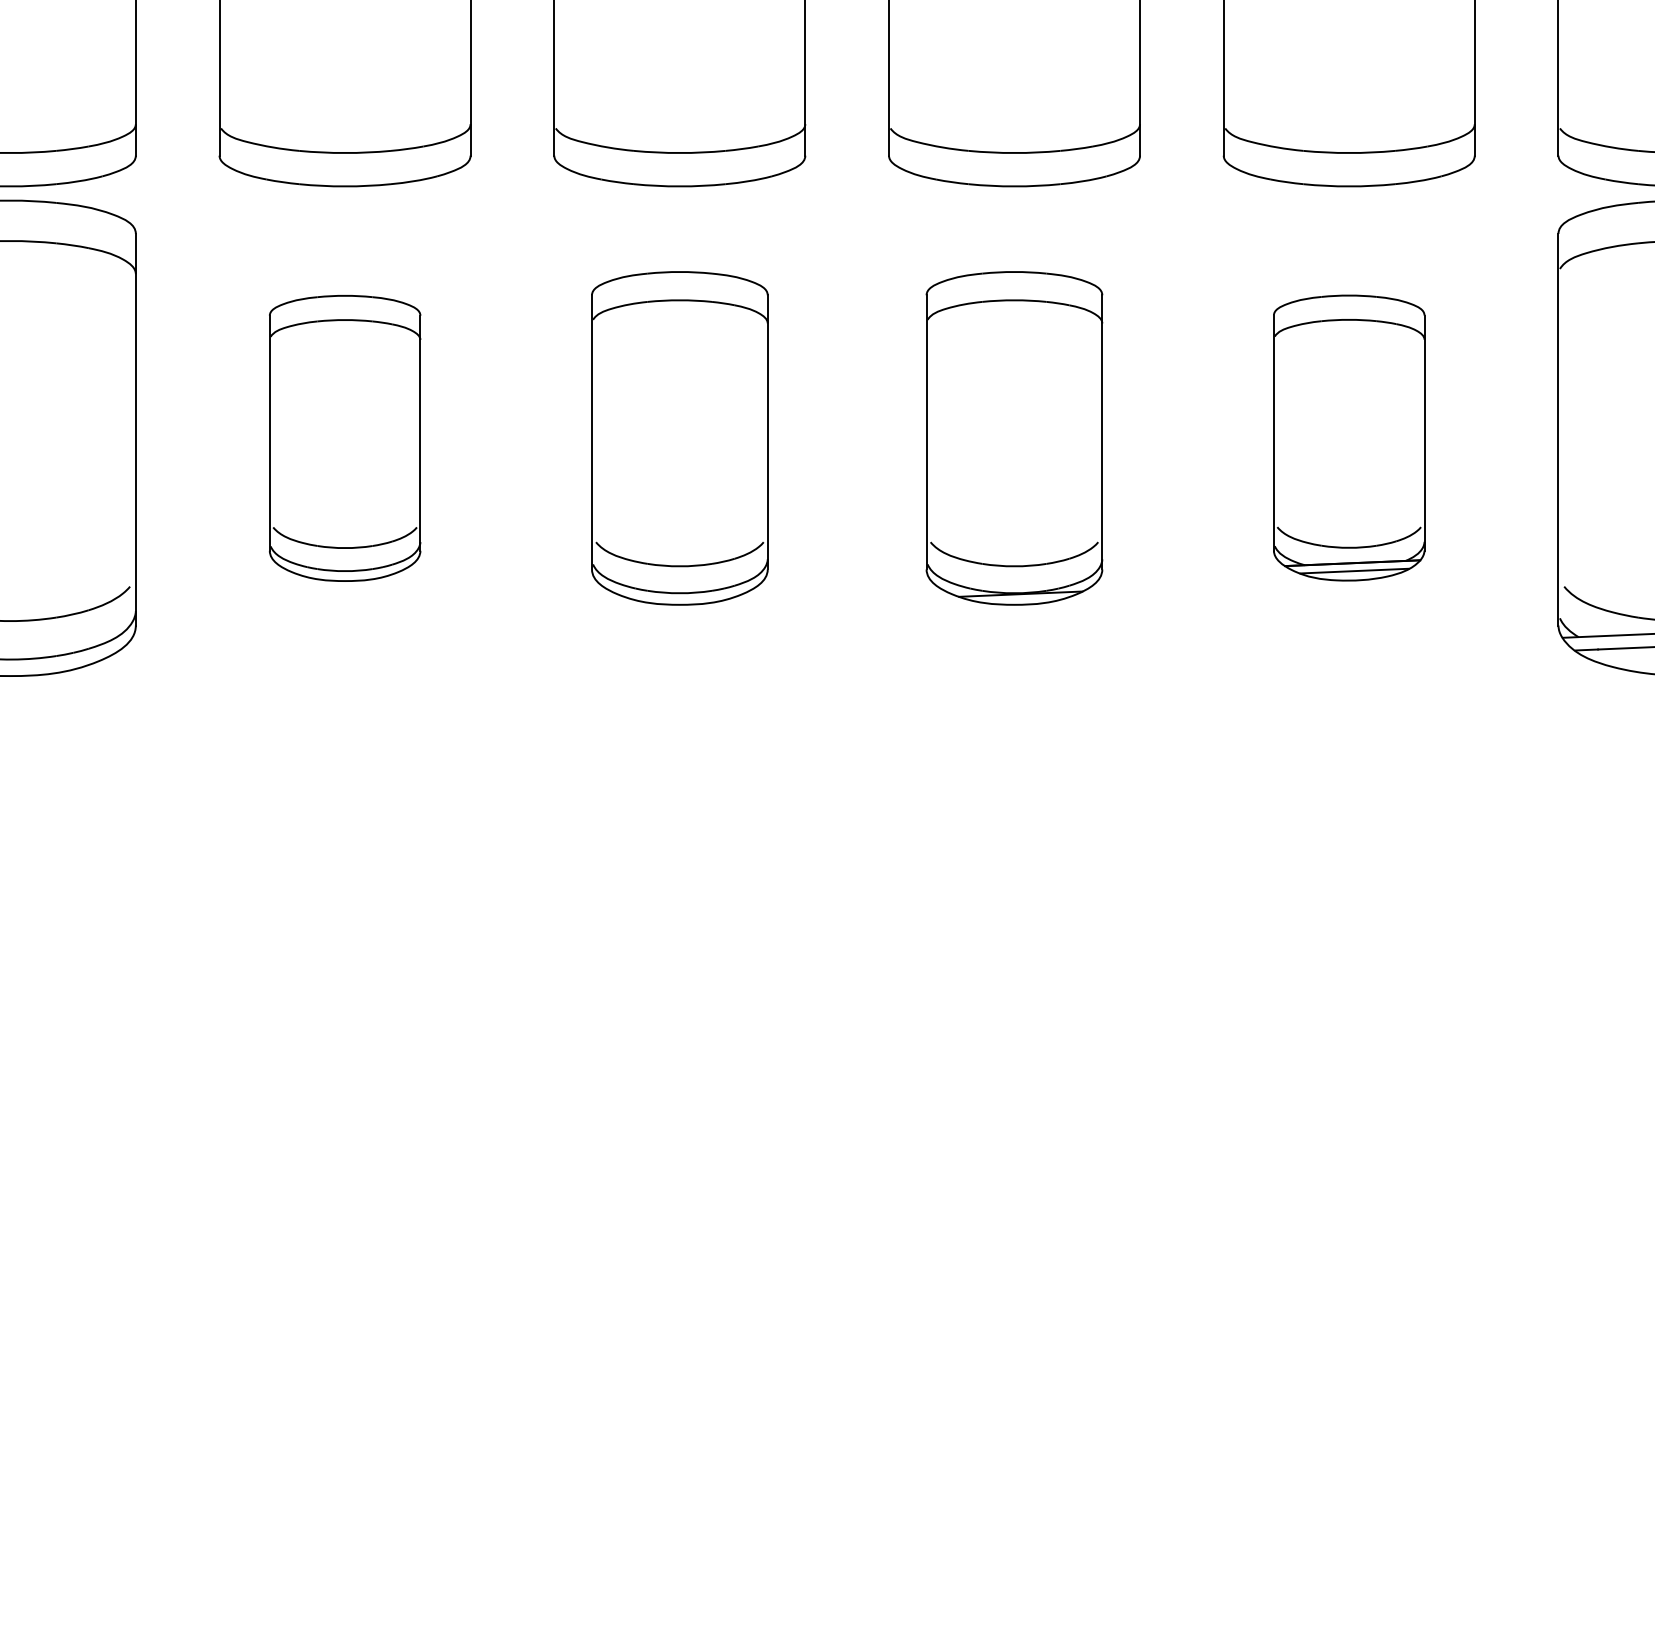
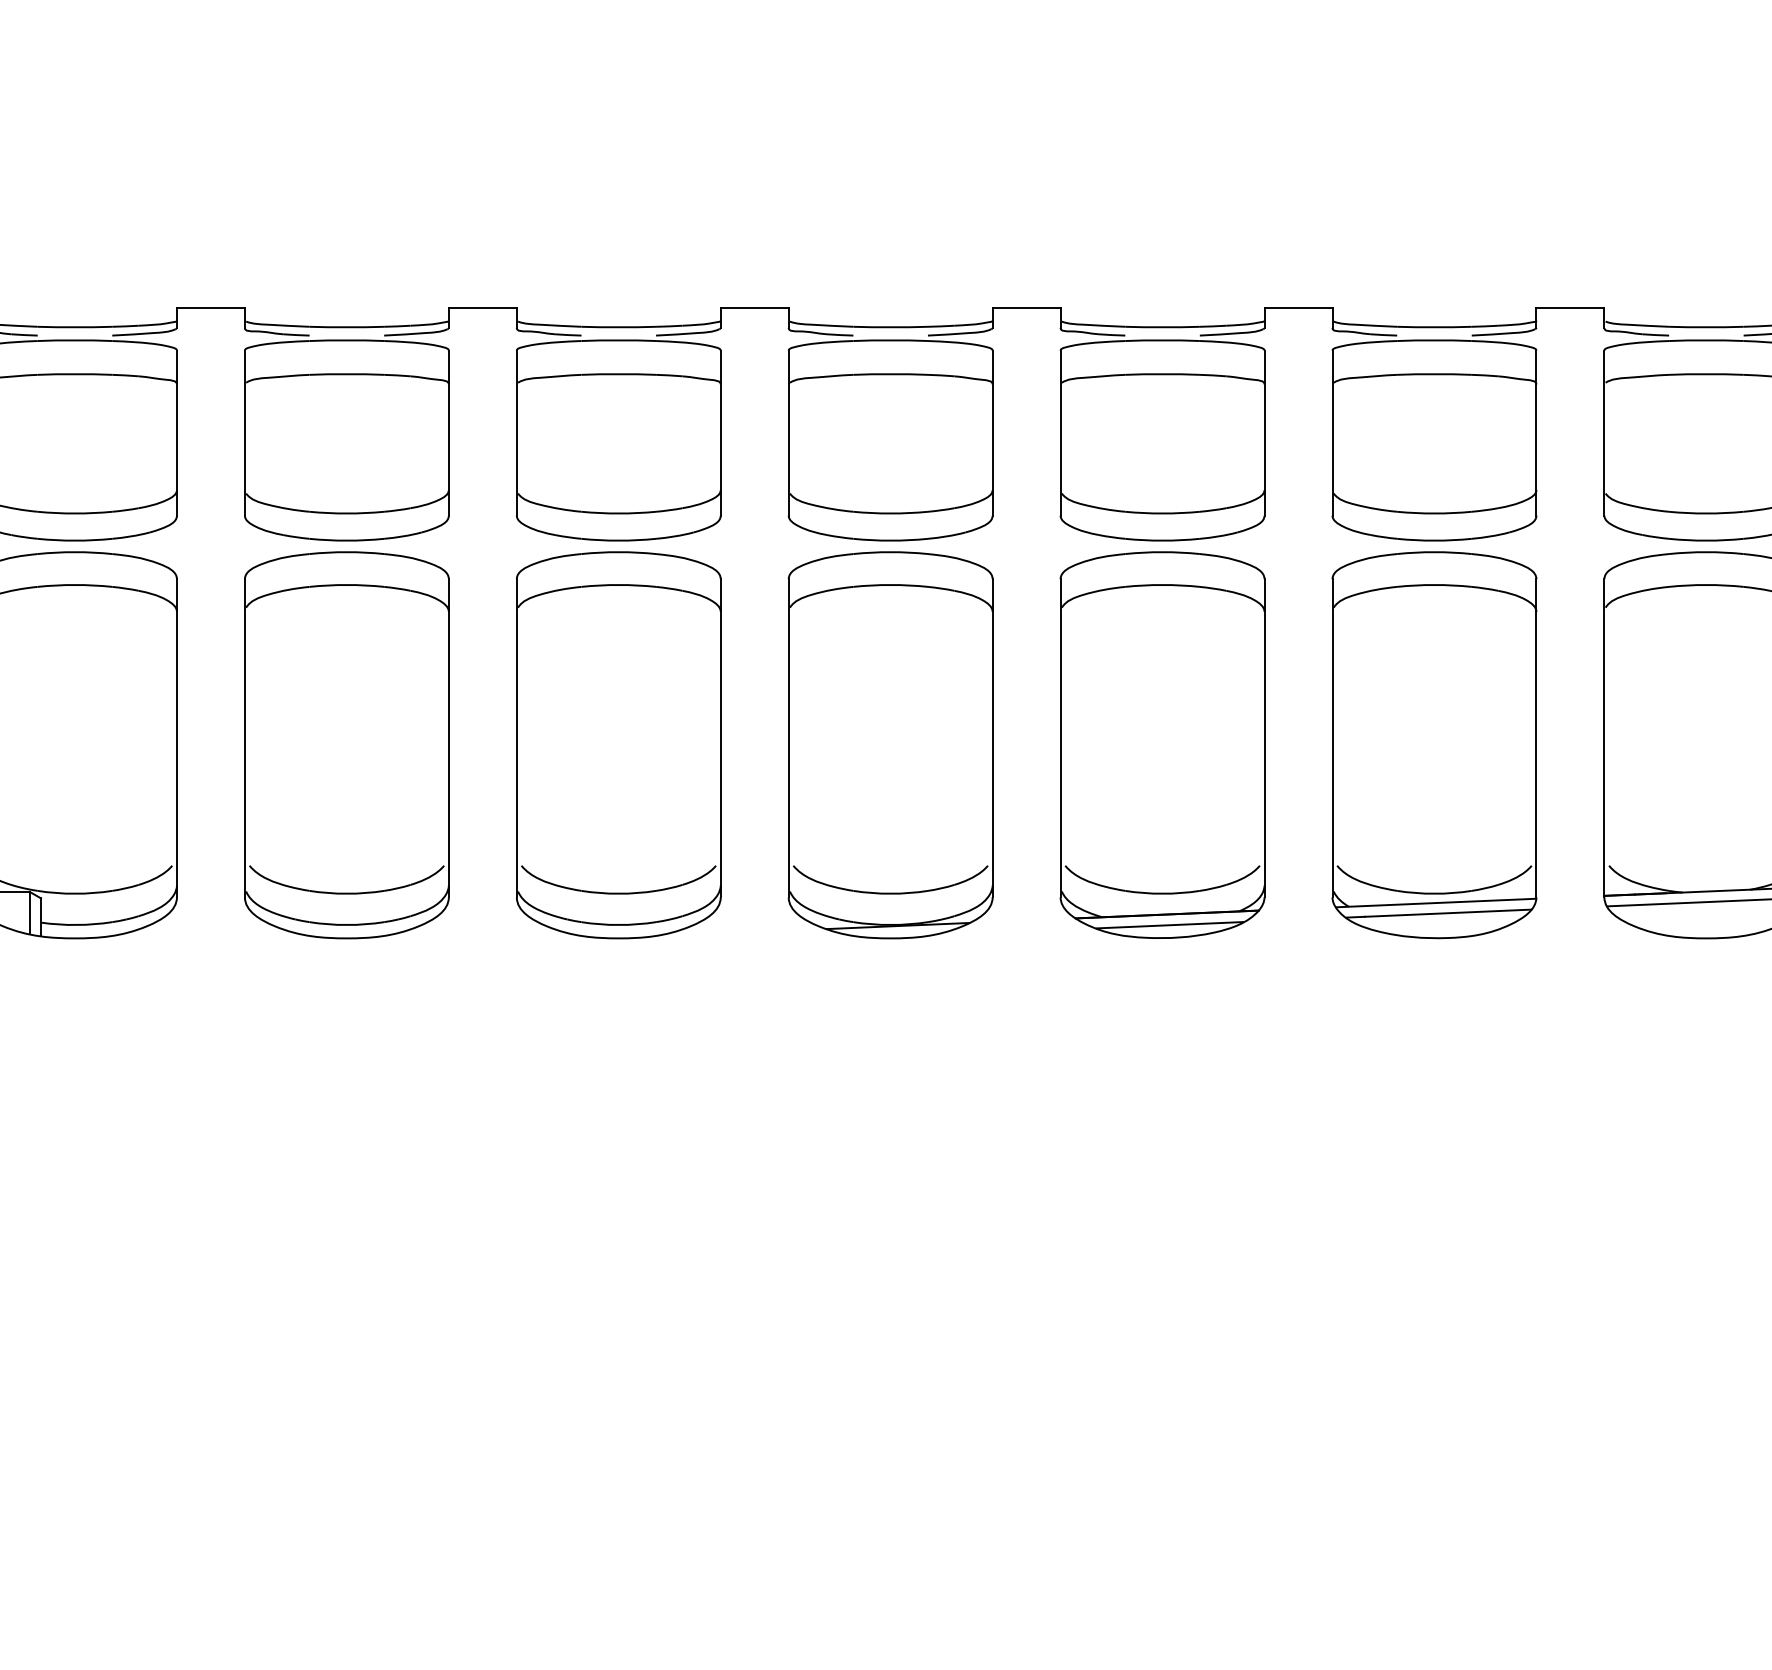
part: (1349, 437) -> (1162, 744), size x1.67
part: (344, 438) -> (346, 745), size x1.67
part: (679, 438) -> (618, 745), size x1.43
part: (1014, 438) -> (890, 745), size x1.43

